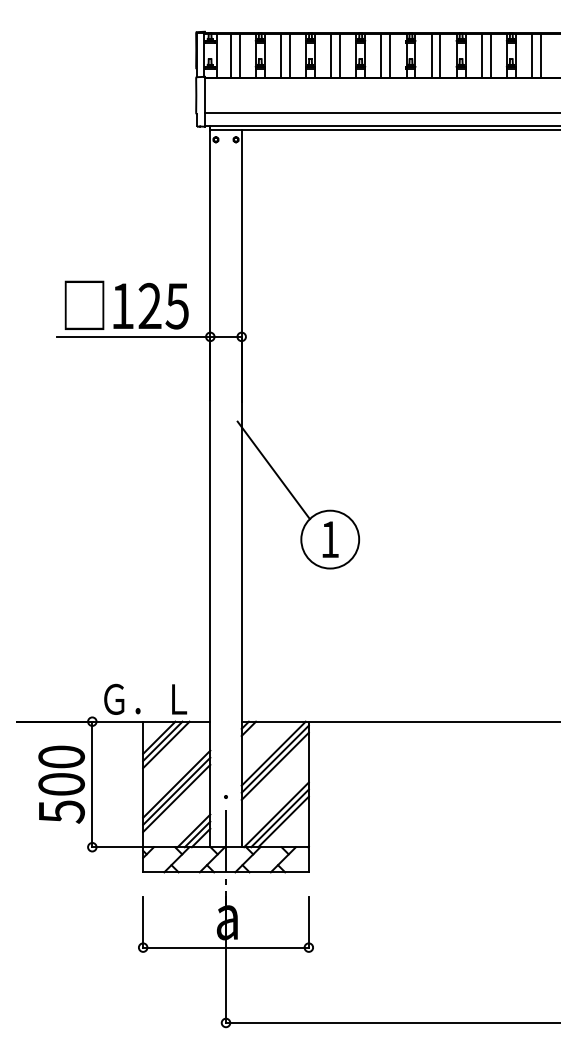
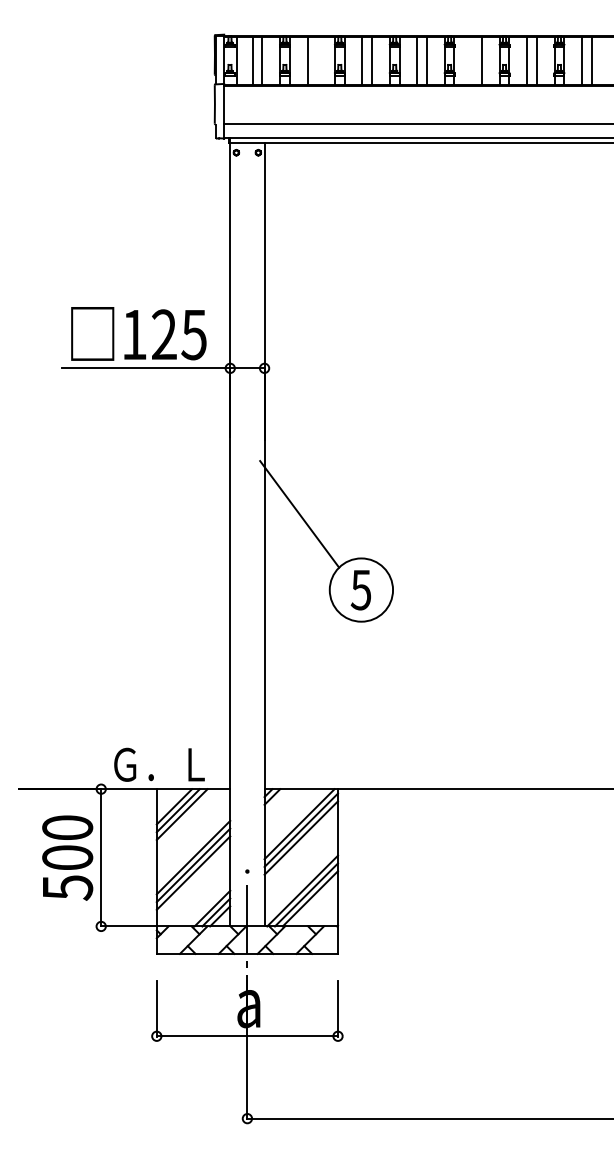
line: (289, 55) -> (316, 60), removed
line: (431, 55) -> (472, 60), removed
text: (329, 539) -> (360, 589), 1 -> 5

